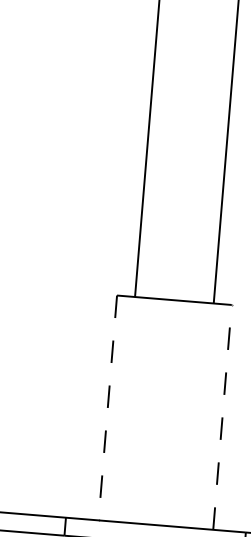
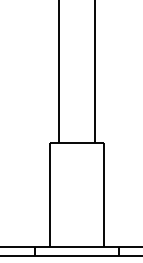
line: (108, 409) -> (50, 195), dashed -> solid
line: (222, 416) -> (103, 194), dashed -> solid

